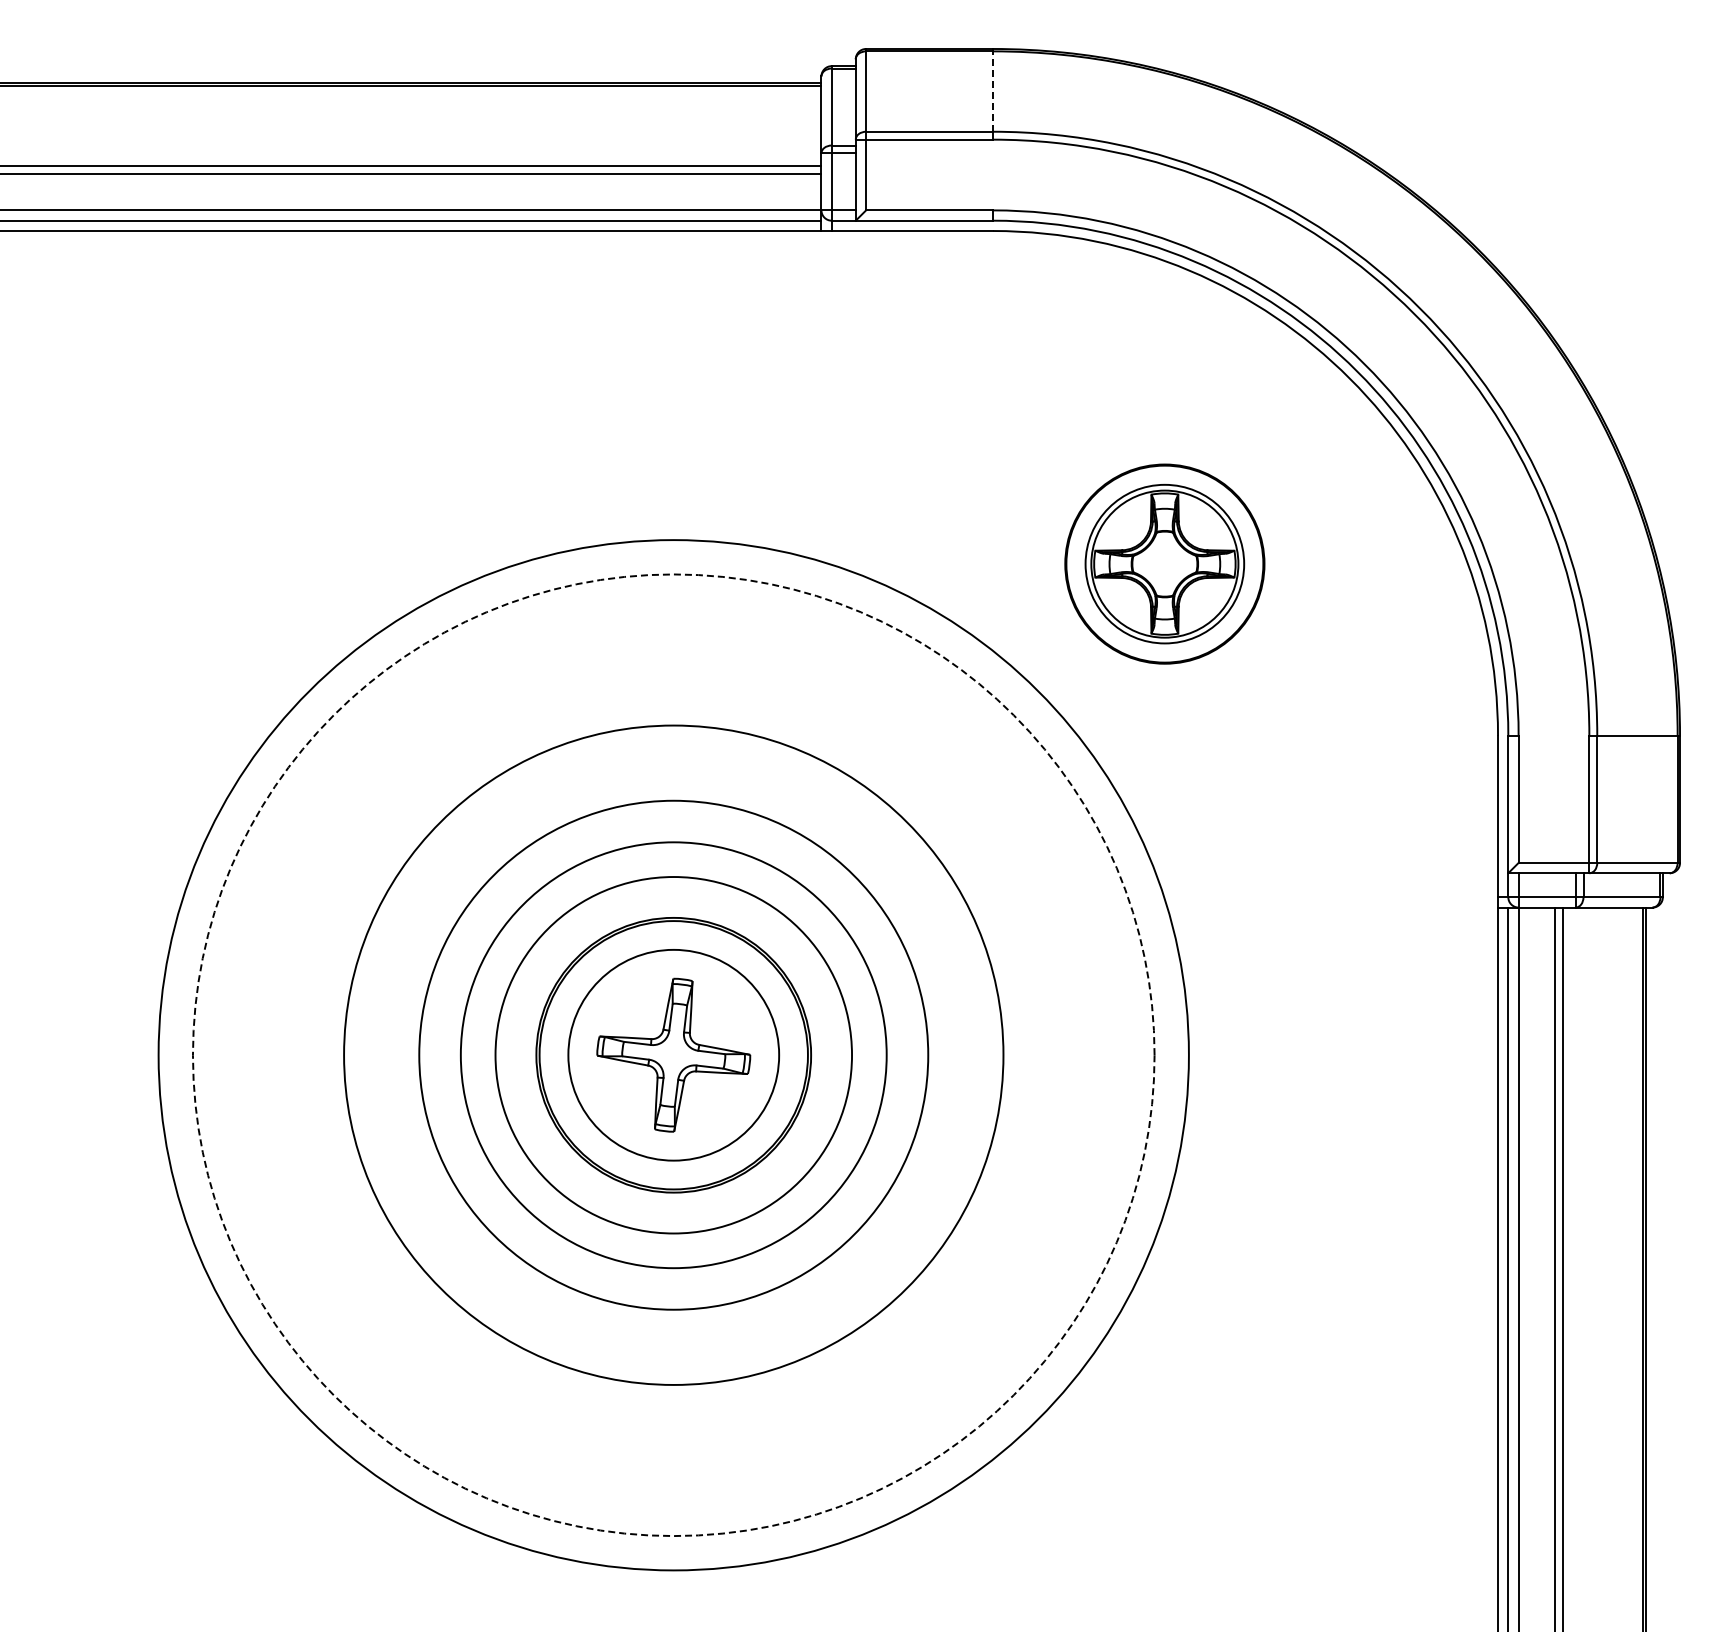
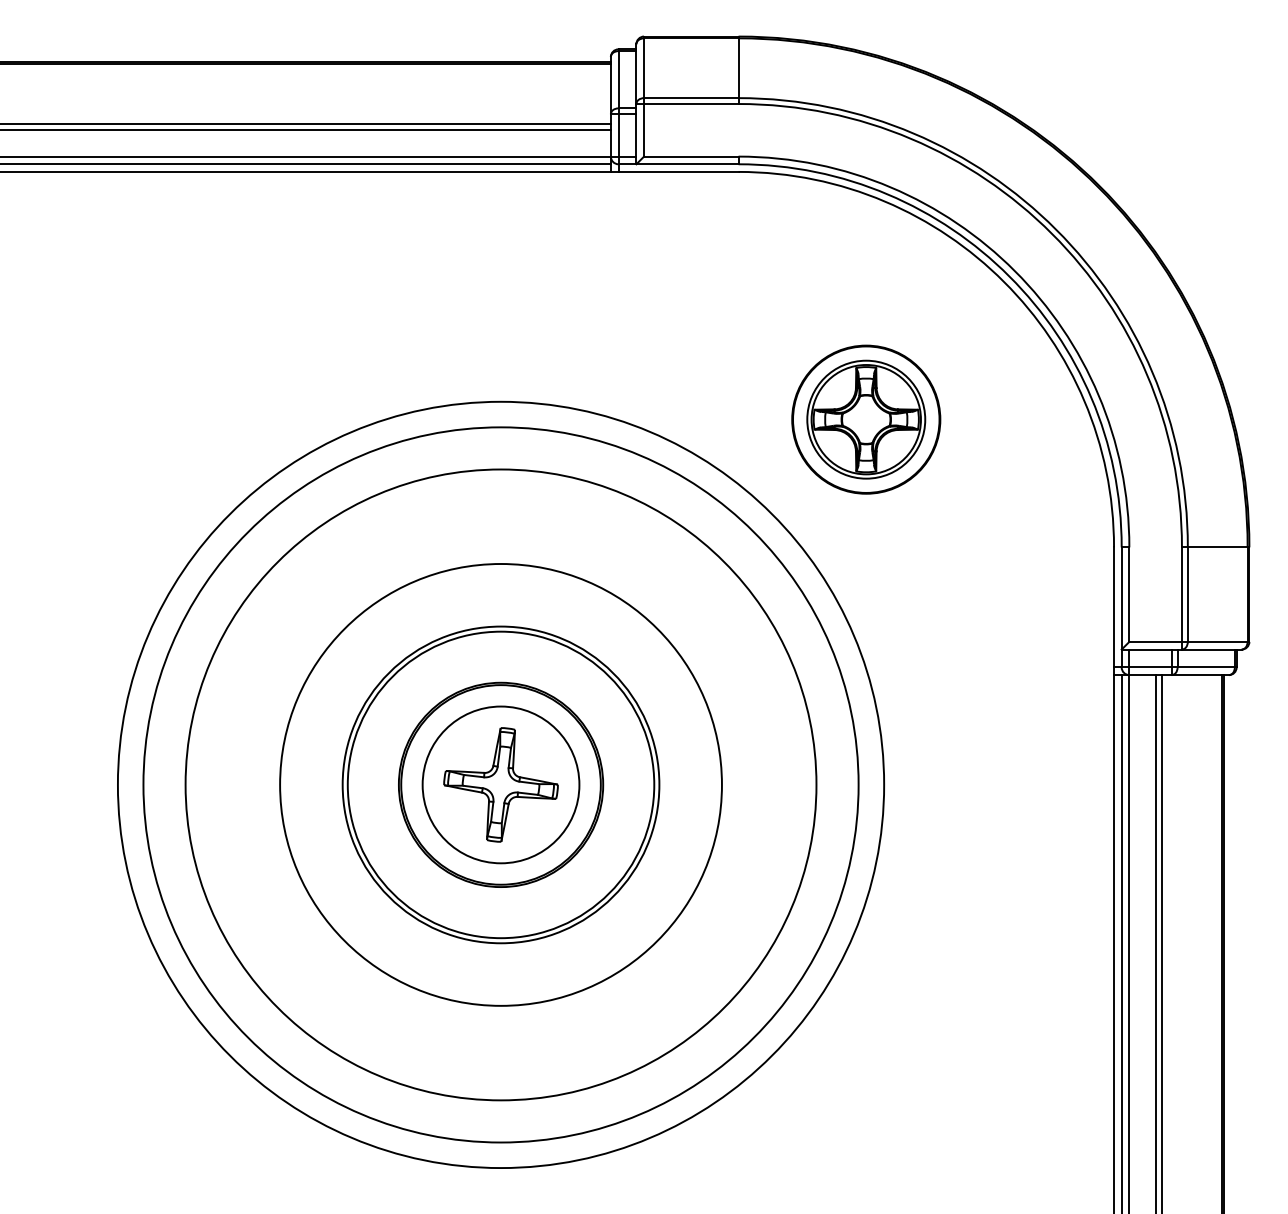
line: (993, 91) -> (738, 68), dashed -> solid
circle: (673, 1055) -> (500, 785), dashed -> solid
circle: (673, 1055) -> (500, 785), size x0.62
circle: (673, 1055) -> (500, 785), size x1.67
circle: (673, 1055) -> (500, 785), size x1.67

